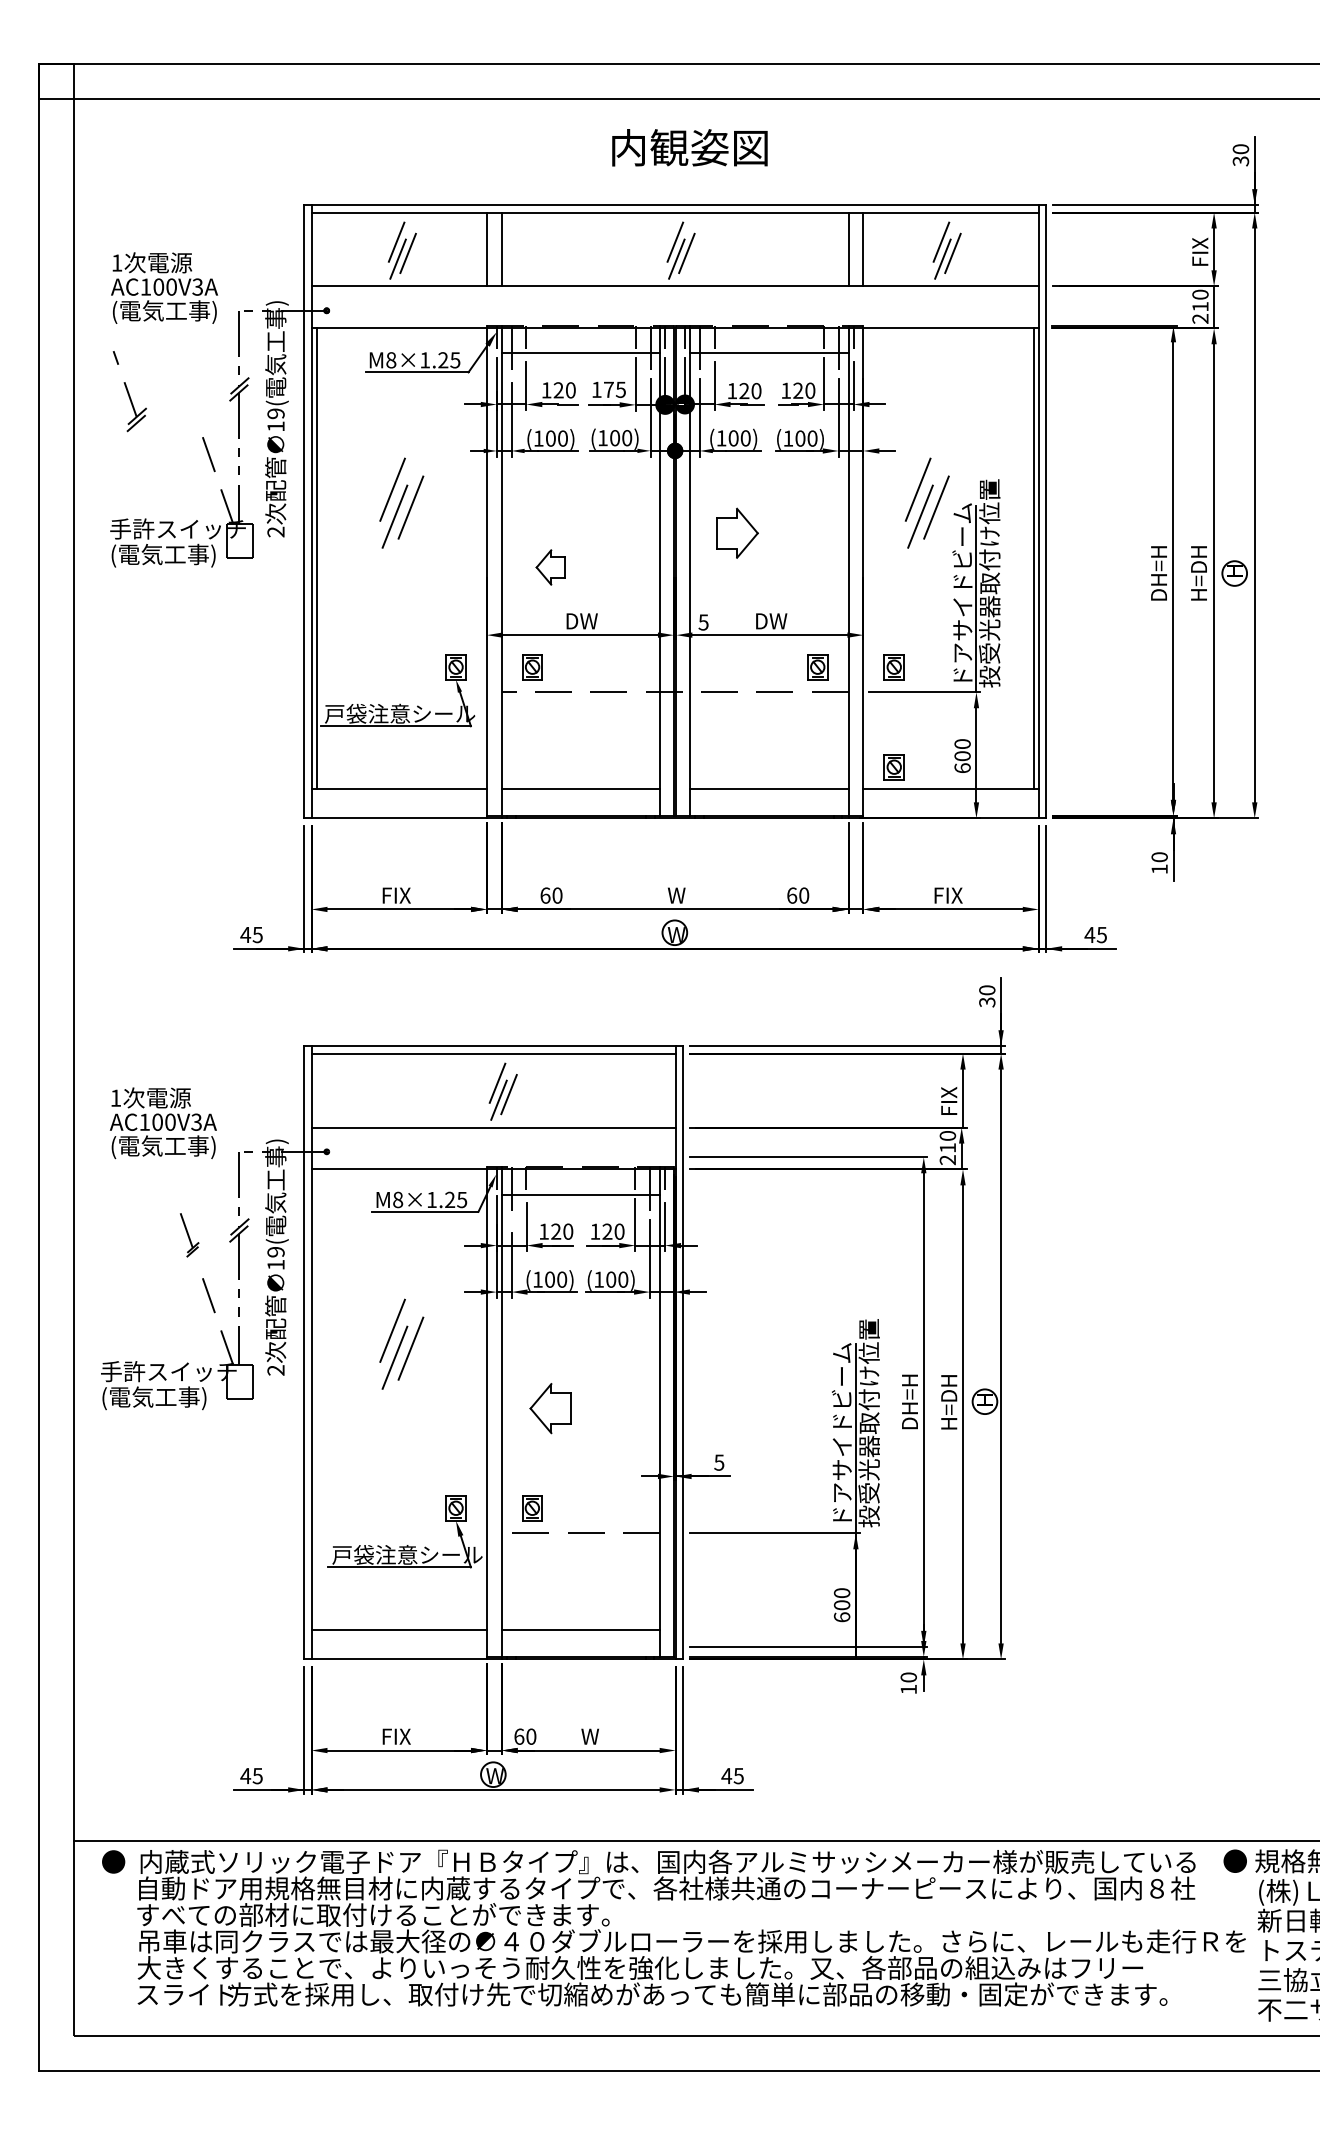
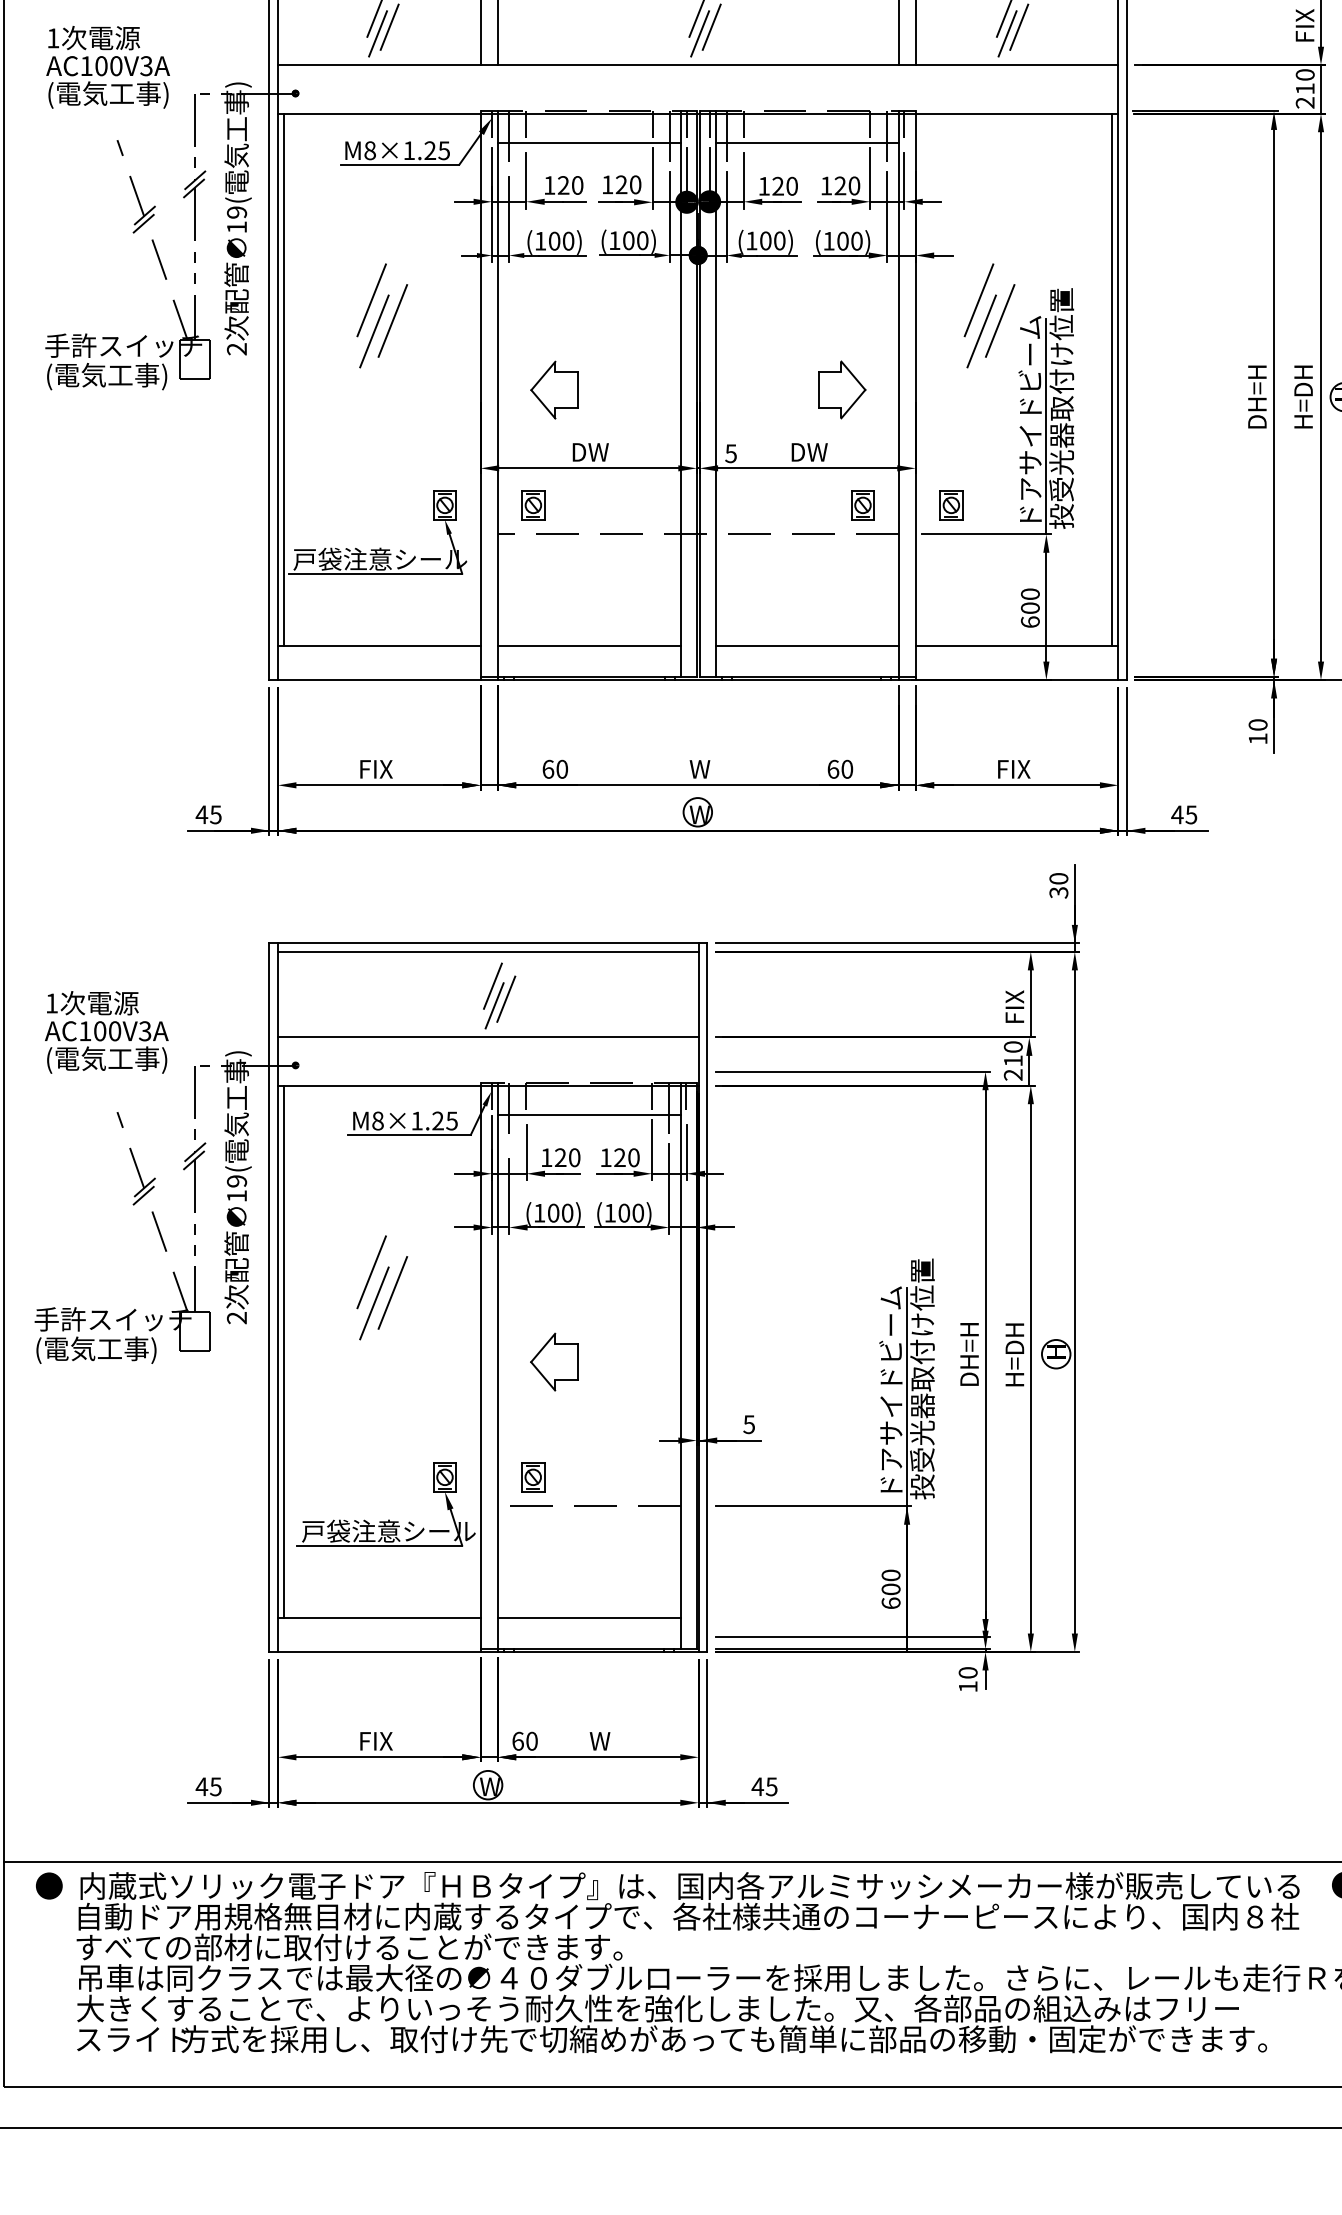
text: (614, 389) -> (628, 184), 175 -> 120
part: (129, 391) -> (135, 186), moved
part: (737, 532) -> (841, 389), moved
part: (550, 567) -> (554, 390), size x1.43
part: (893, 767) -> (950, 621), removed
part: (188, 1232) -> (135, 1158), size x1.67
line: (316, 1399) -> (283, 1351), added

